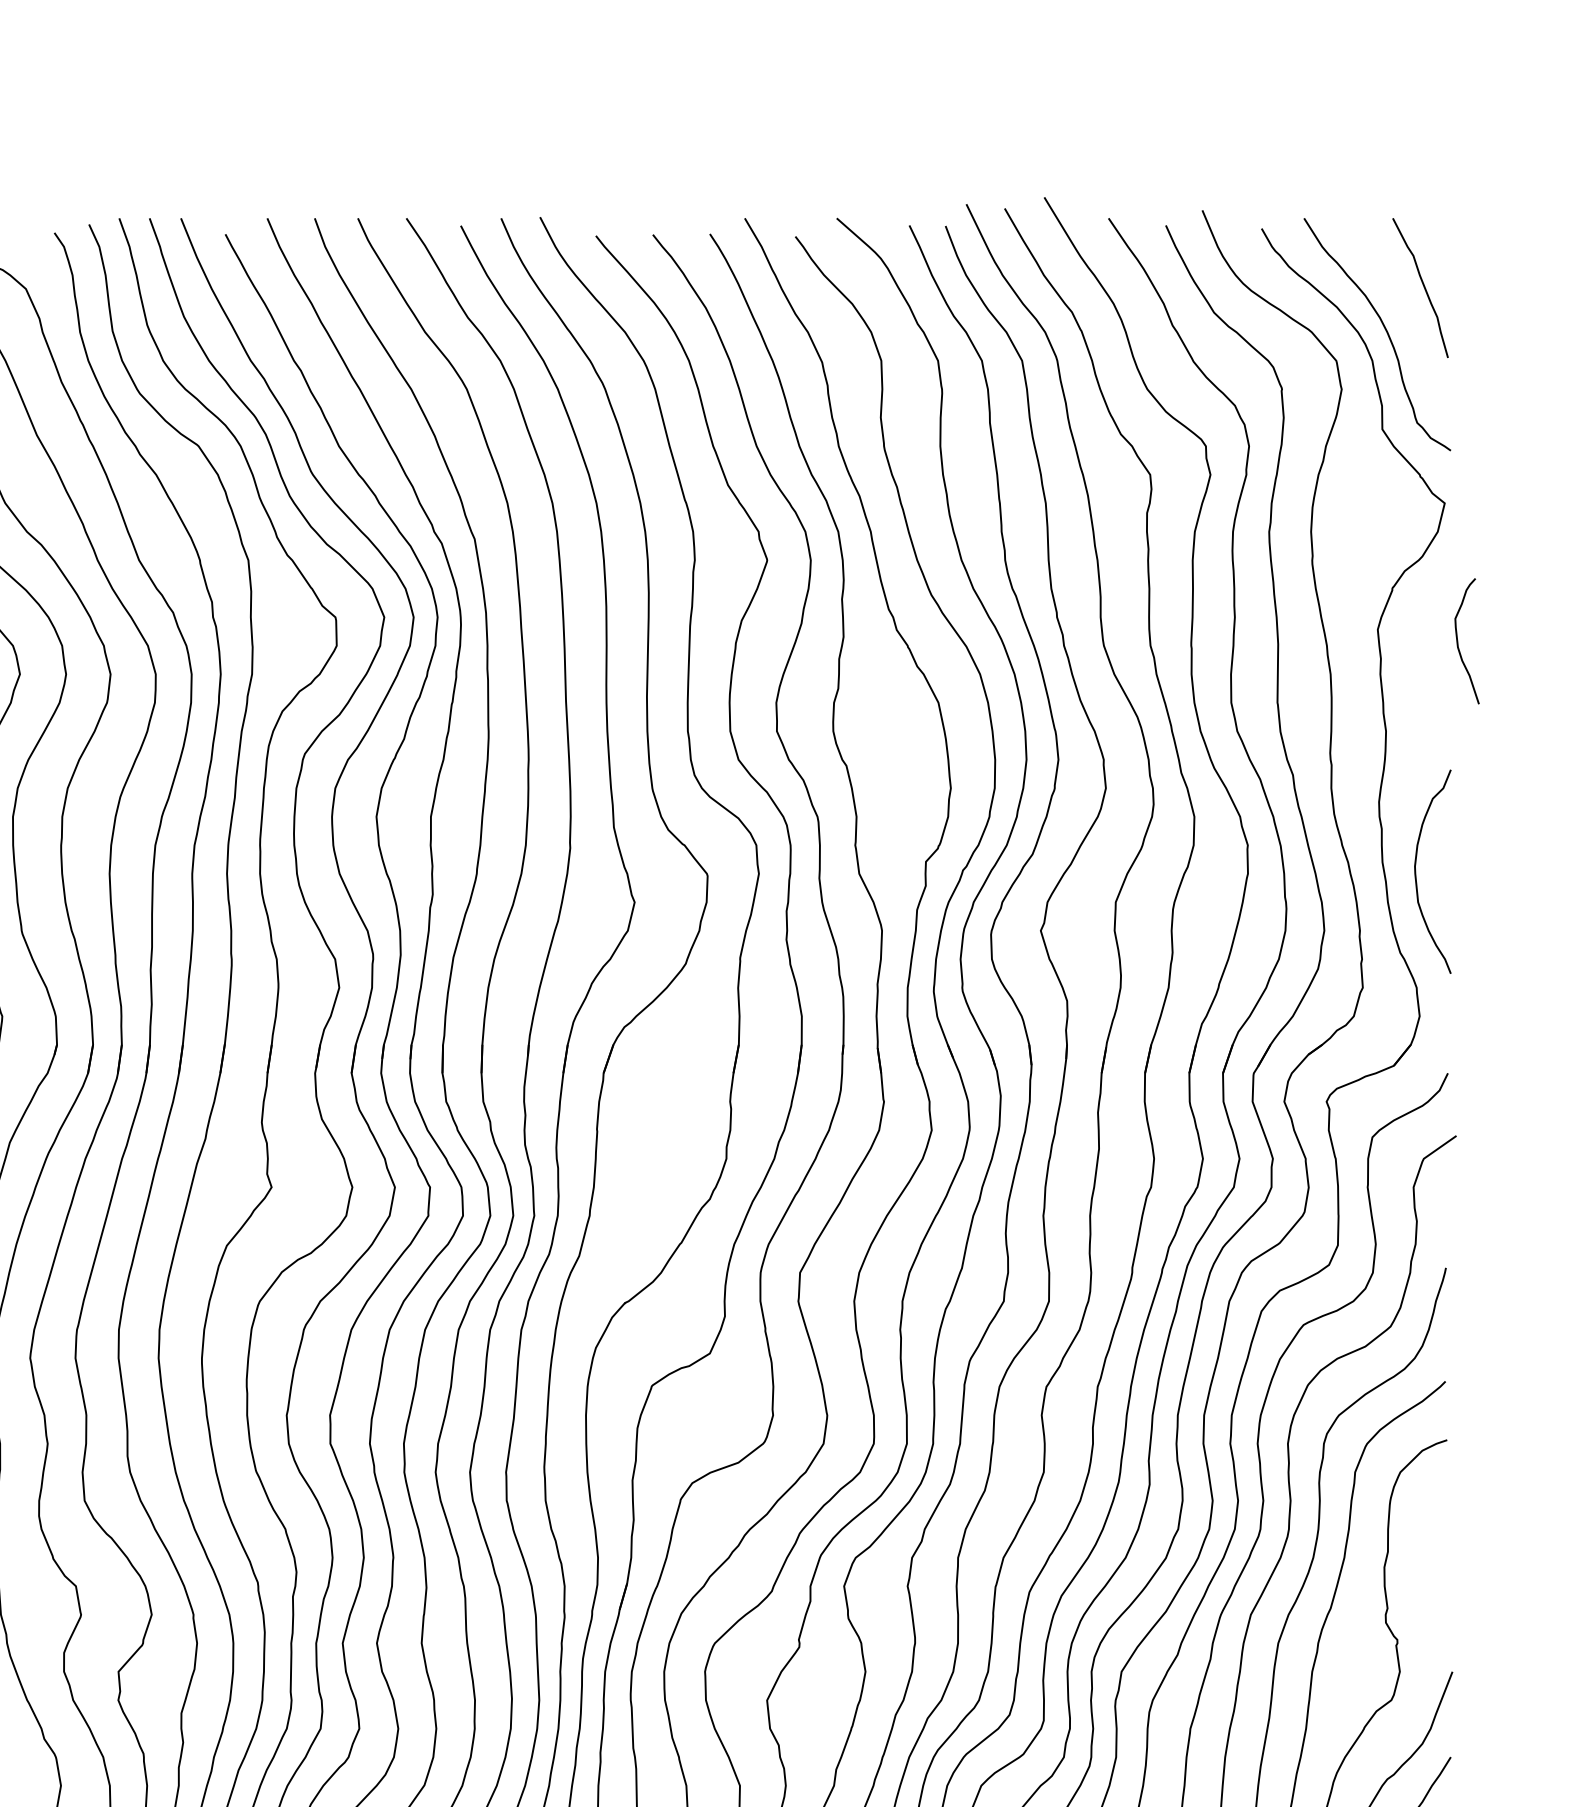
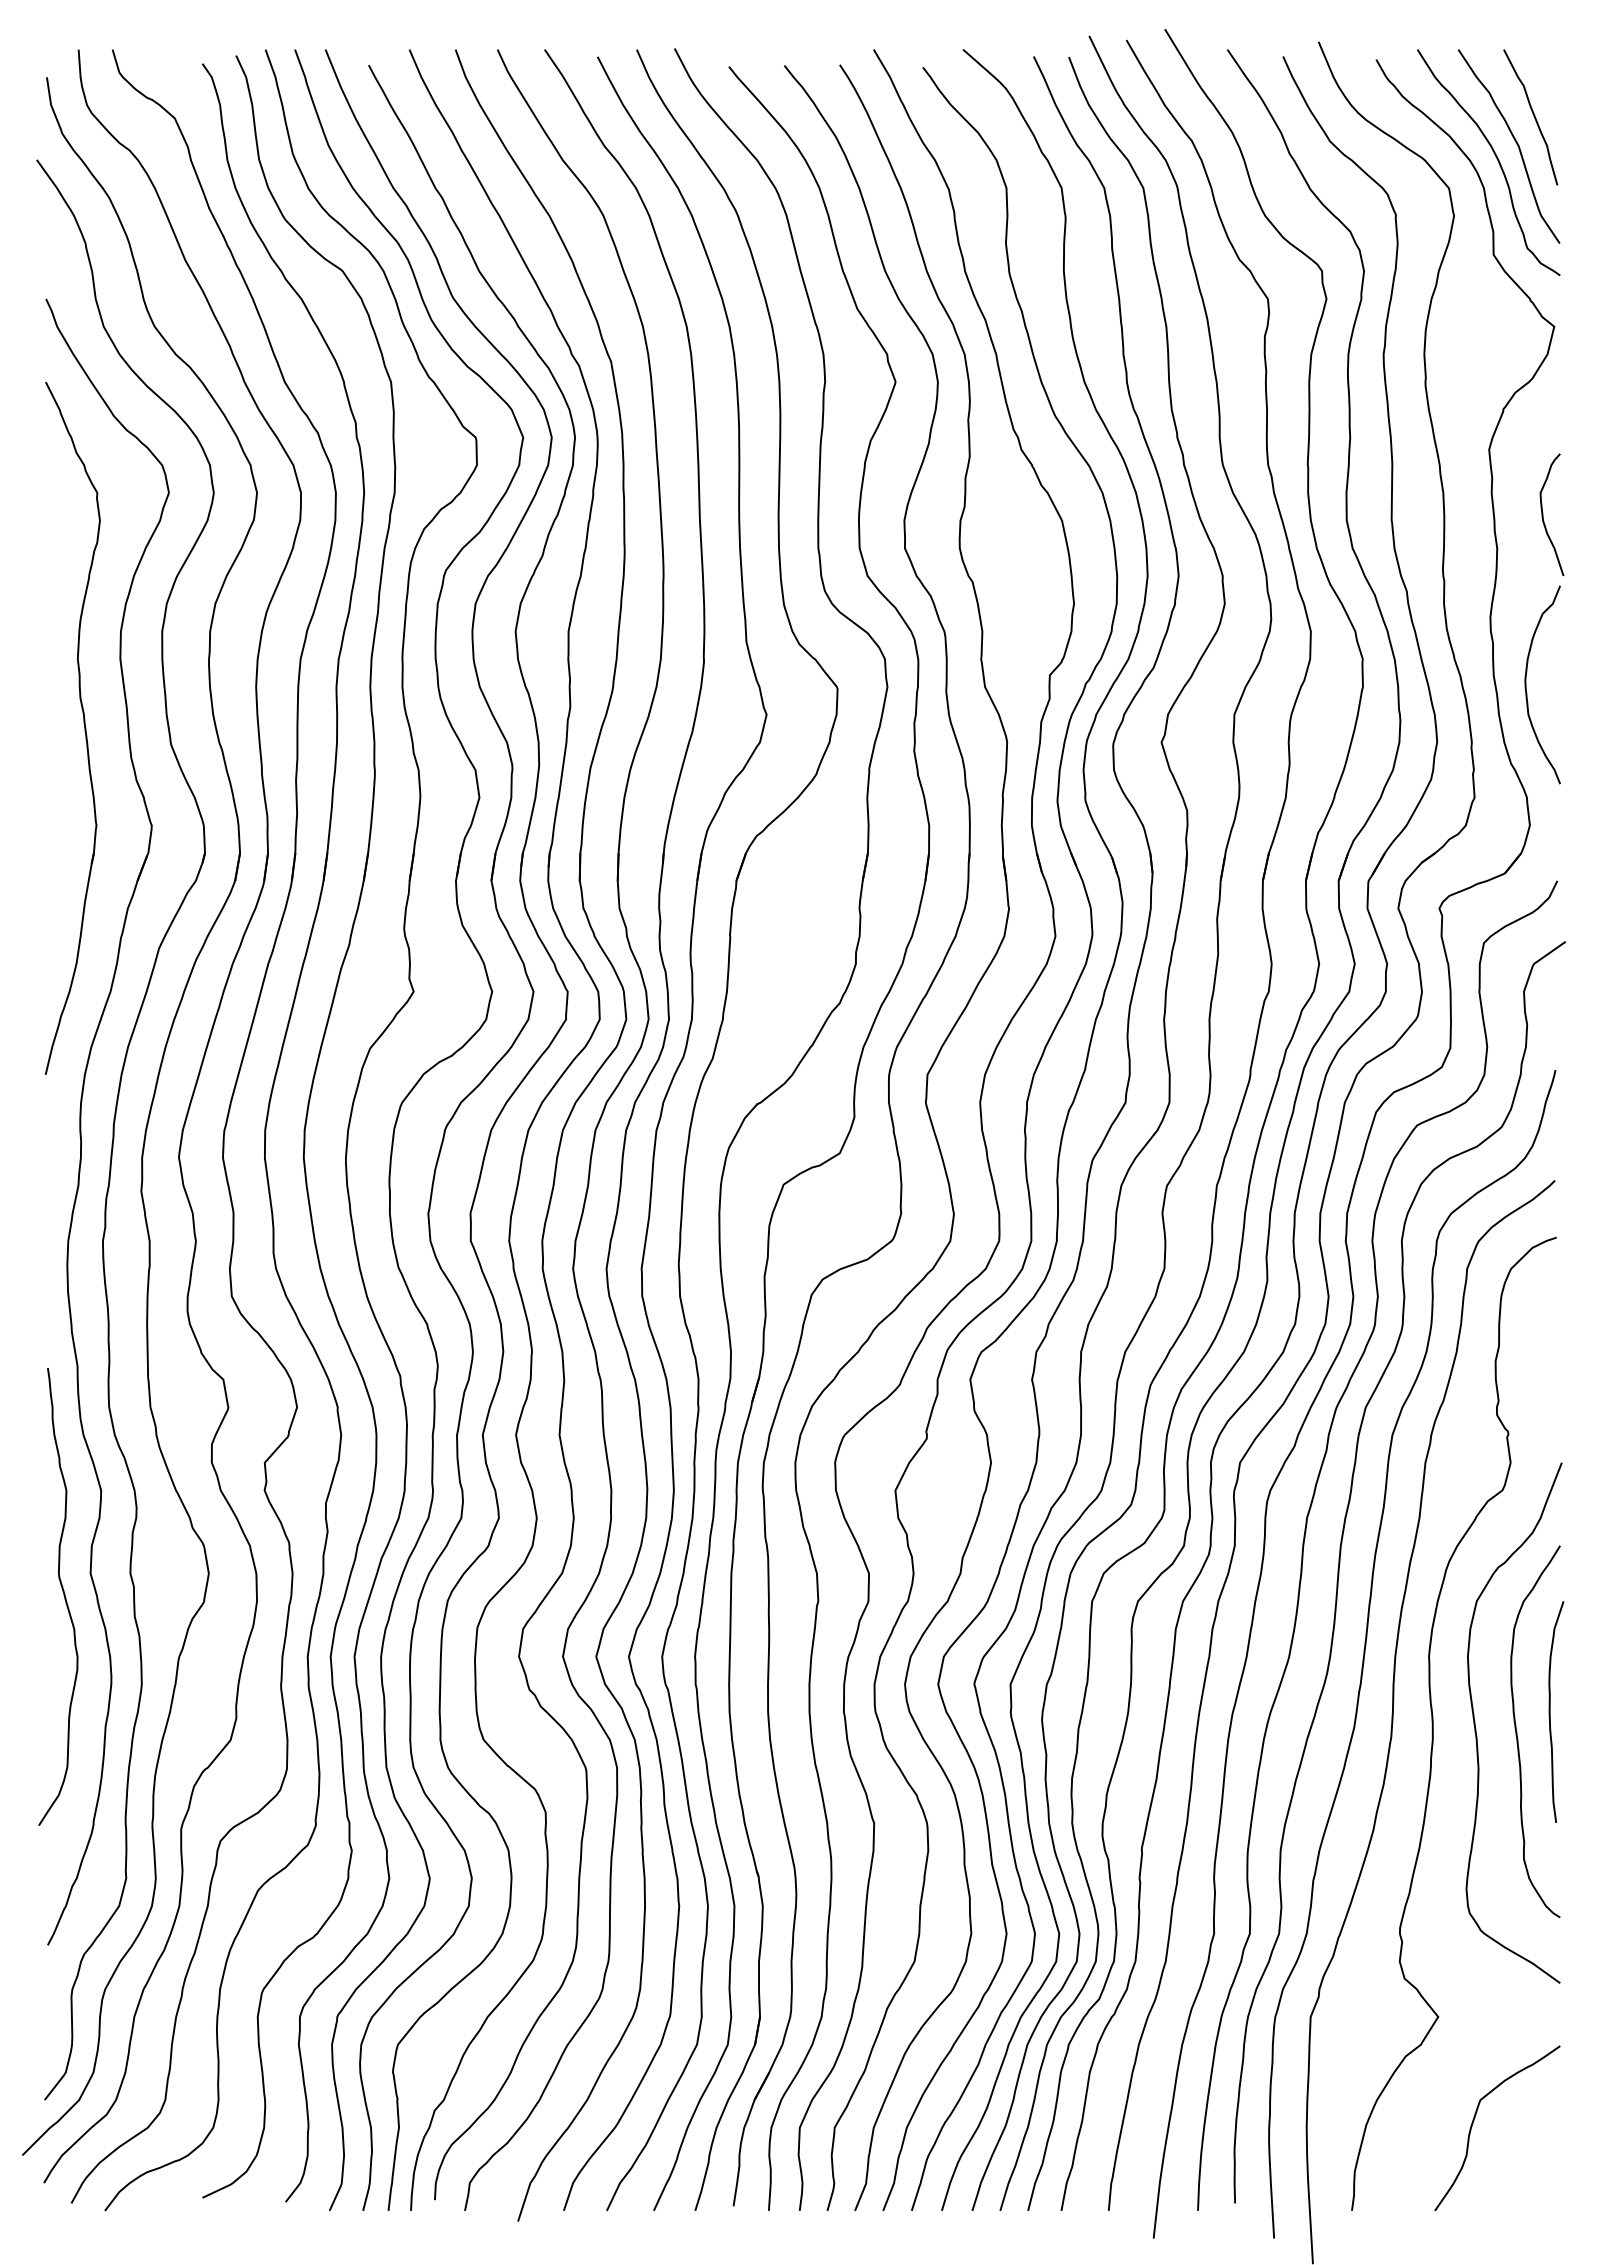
curve: (1404, 313) -> (1515, 142), added
curve: (1458, 640) -> (1543, 514), moved

